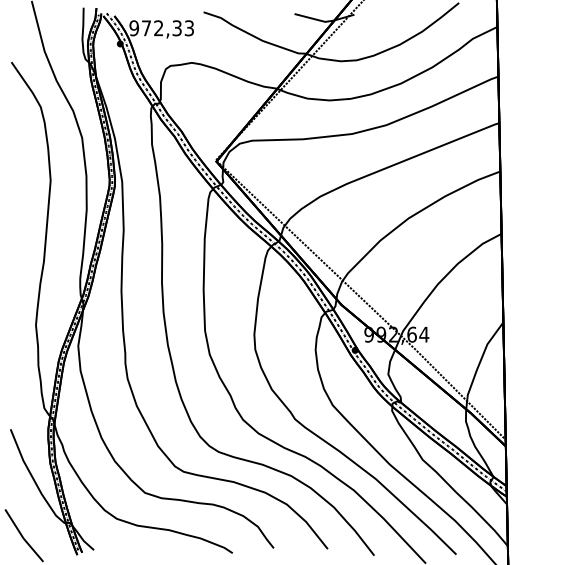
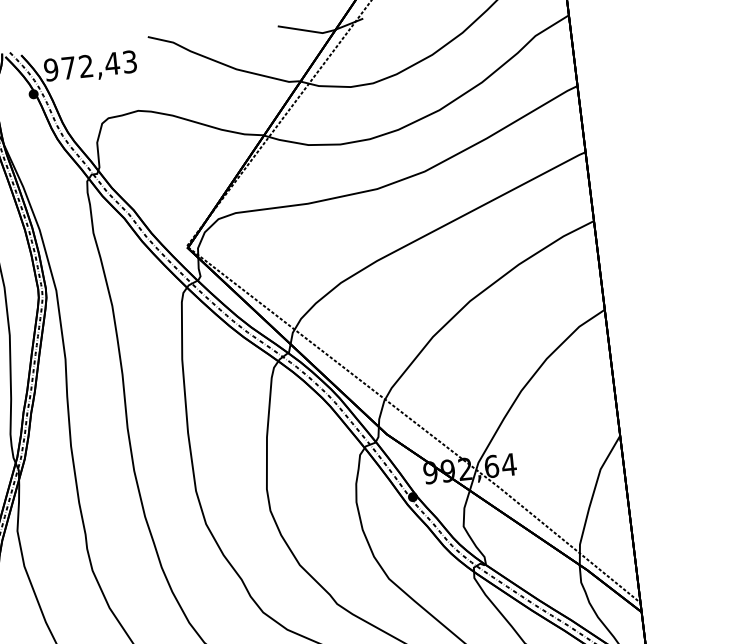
text: (177, 28) -> (112, 63), 972,33 -> 972,43

